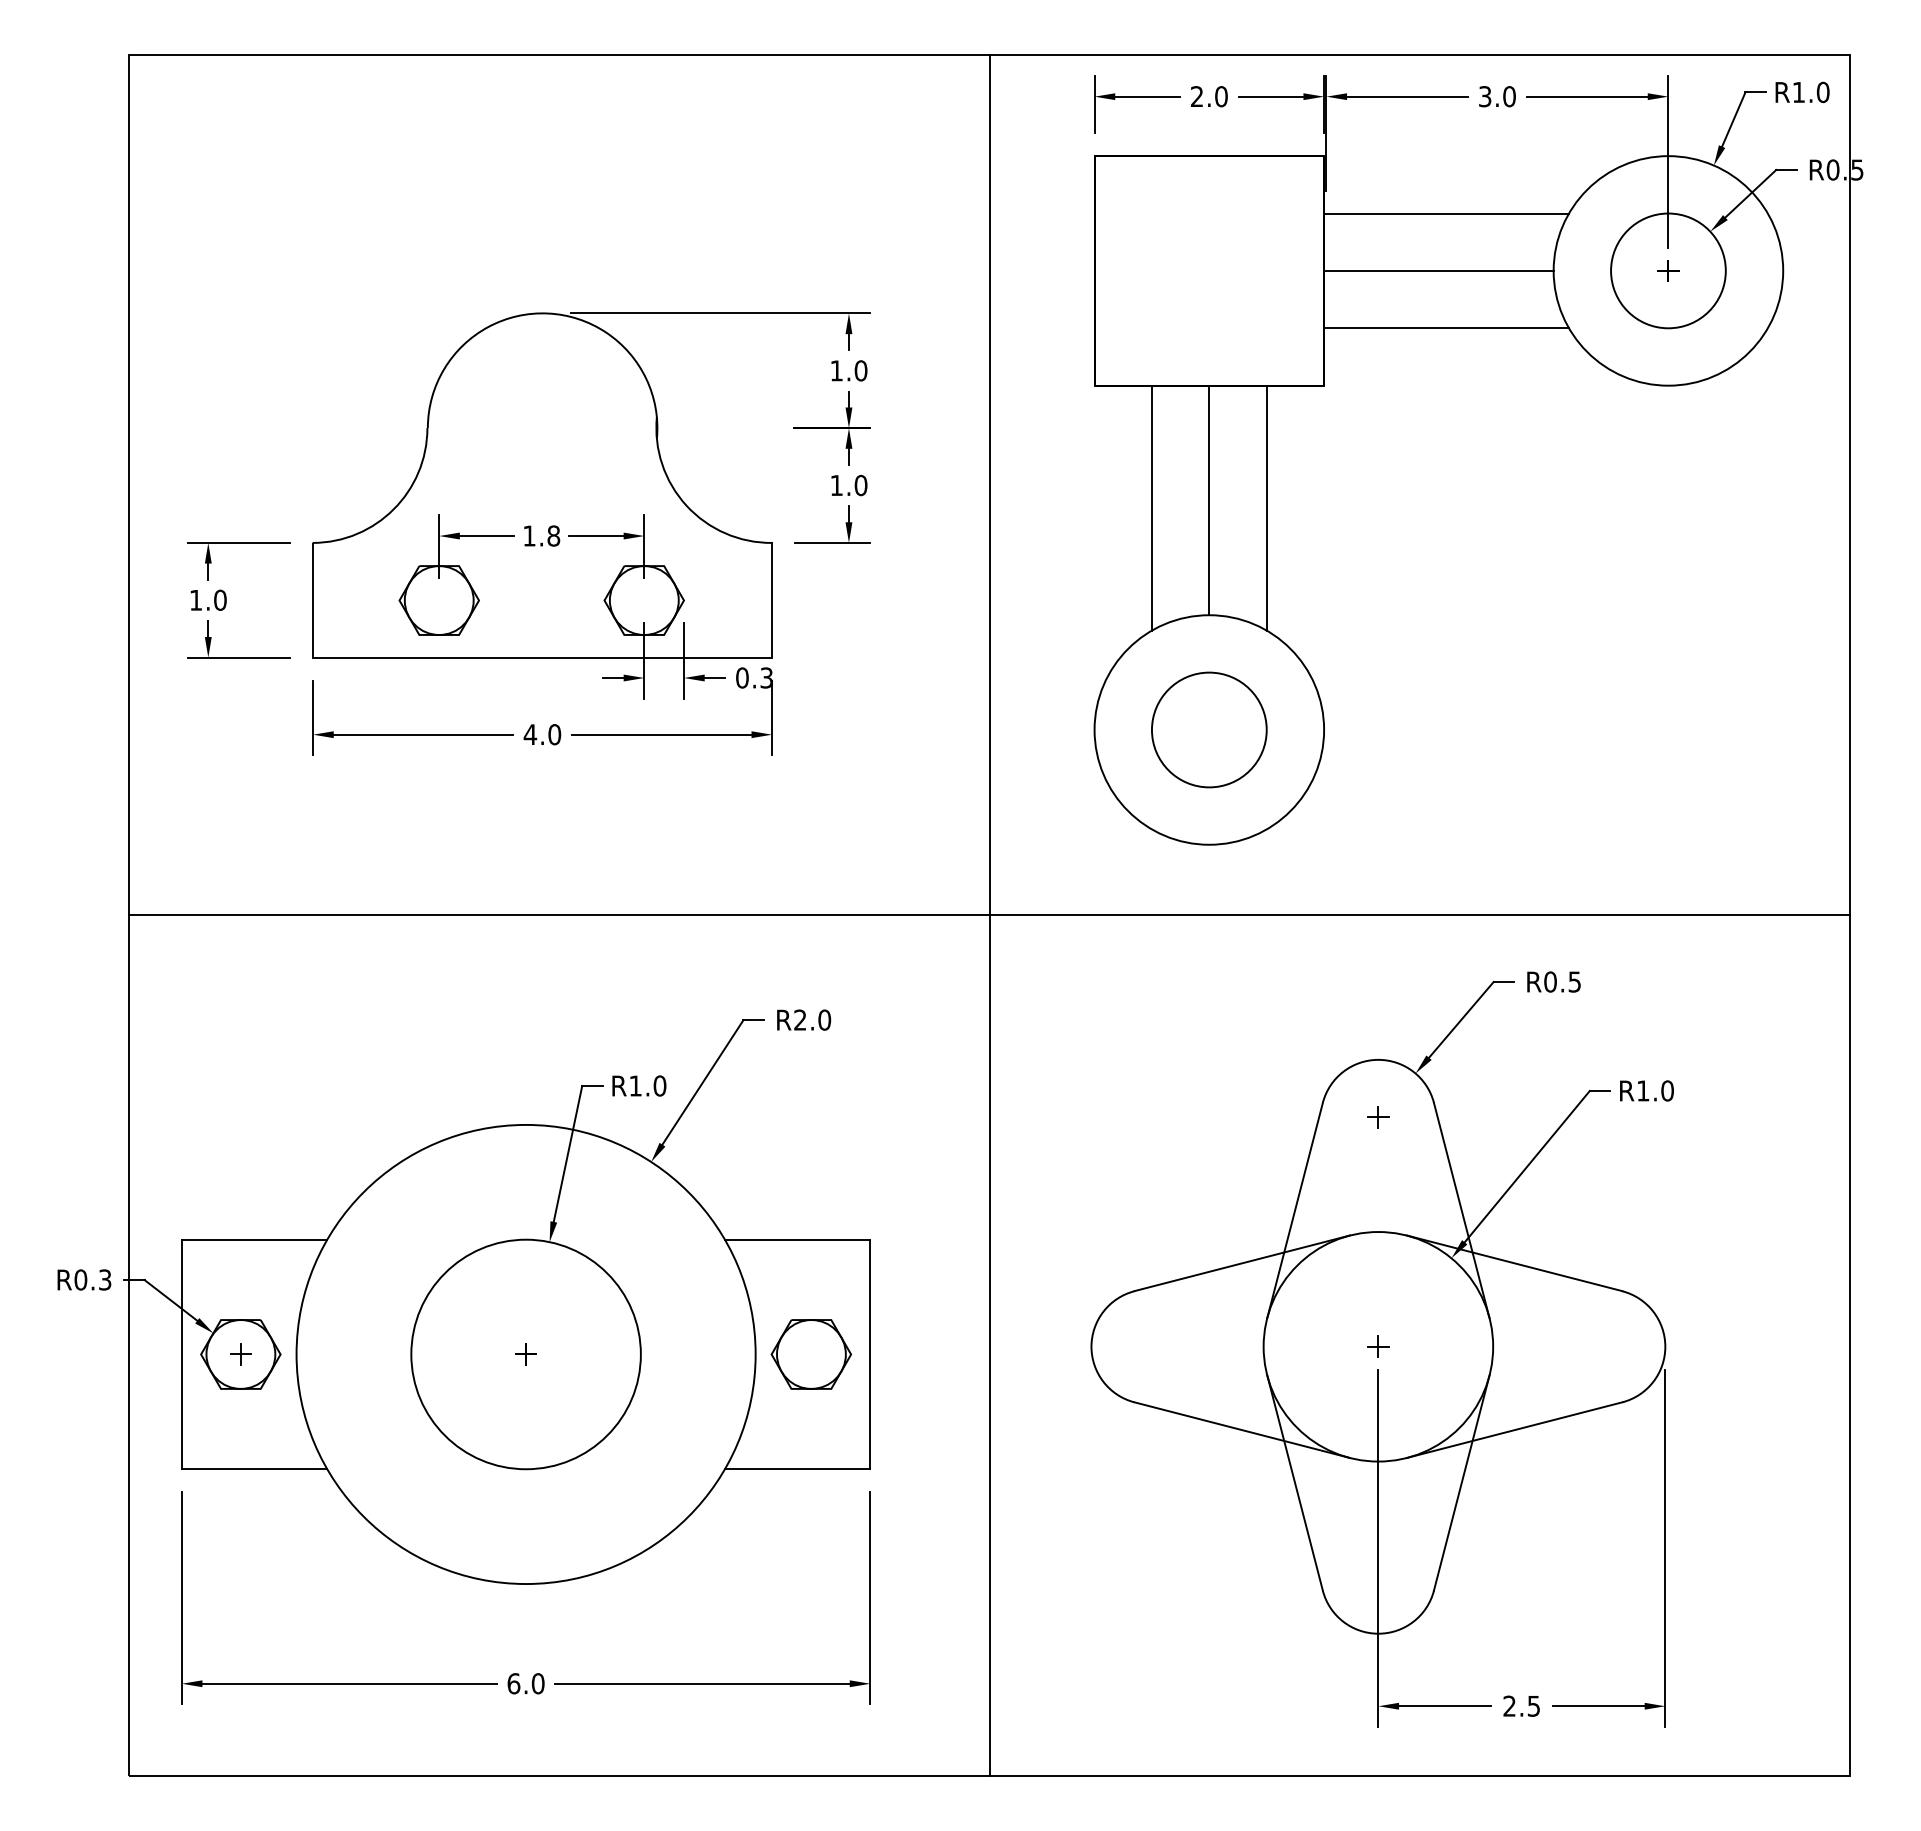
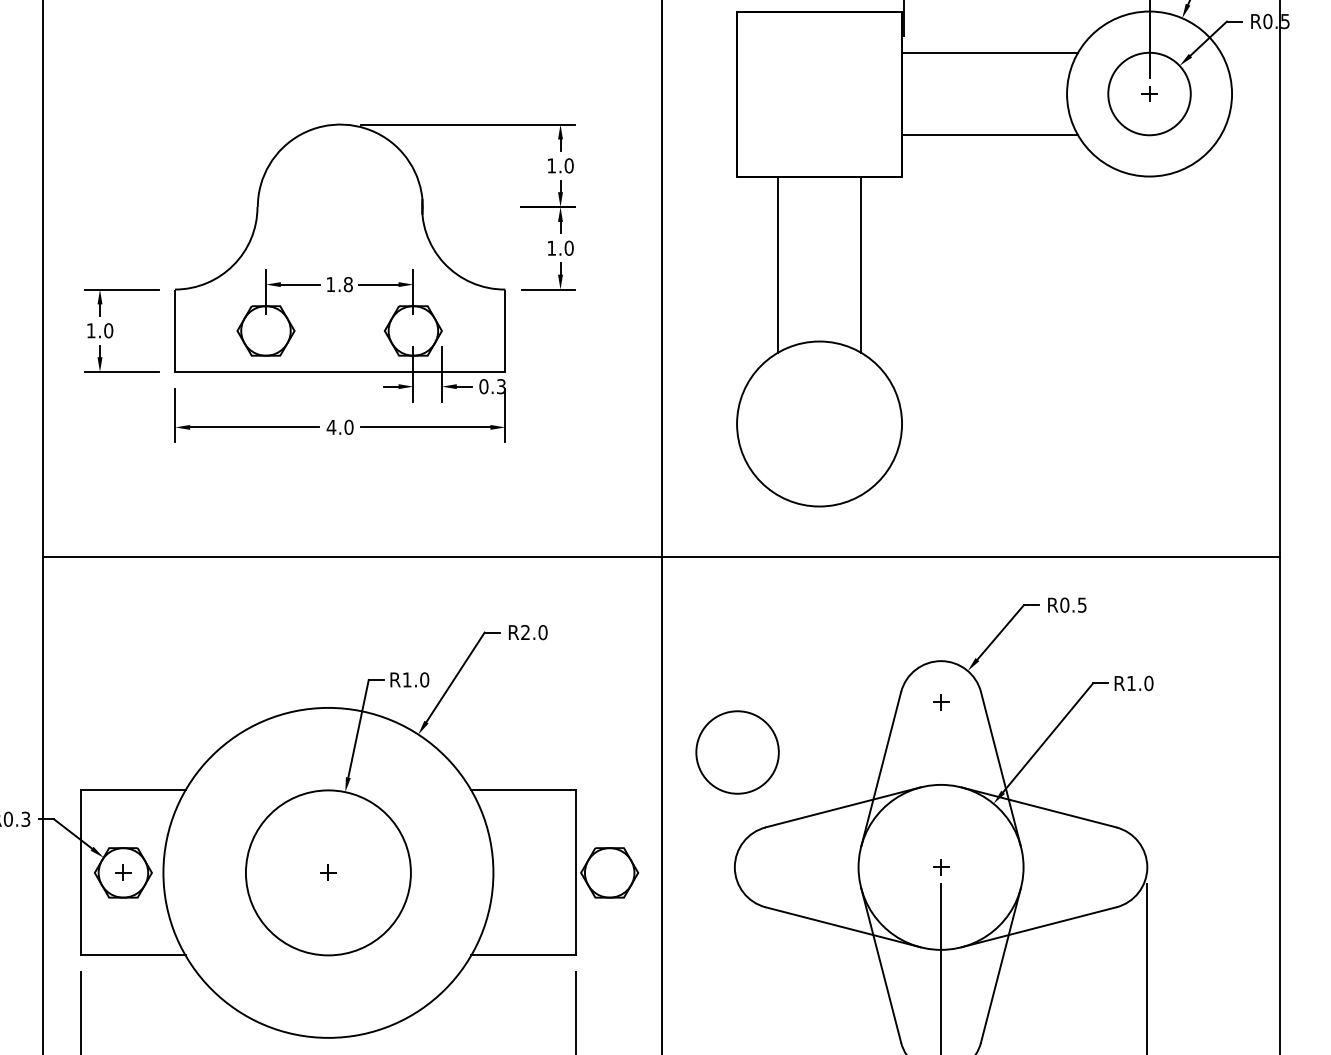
line: (1438, 270) -> (984, 93), removed
line: (1209, 500) -> (819, 259), removed
circle: (1209, 729) -> (737, 752), moved
part: (811, 1354) -> (609, 872), moved

